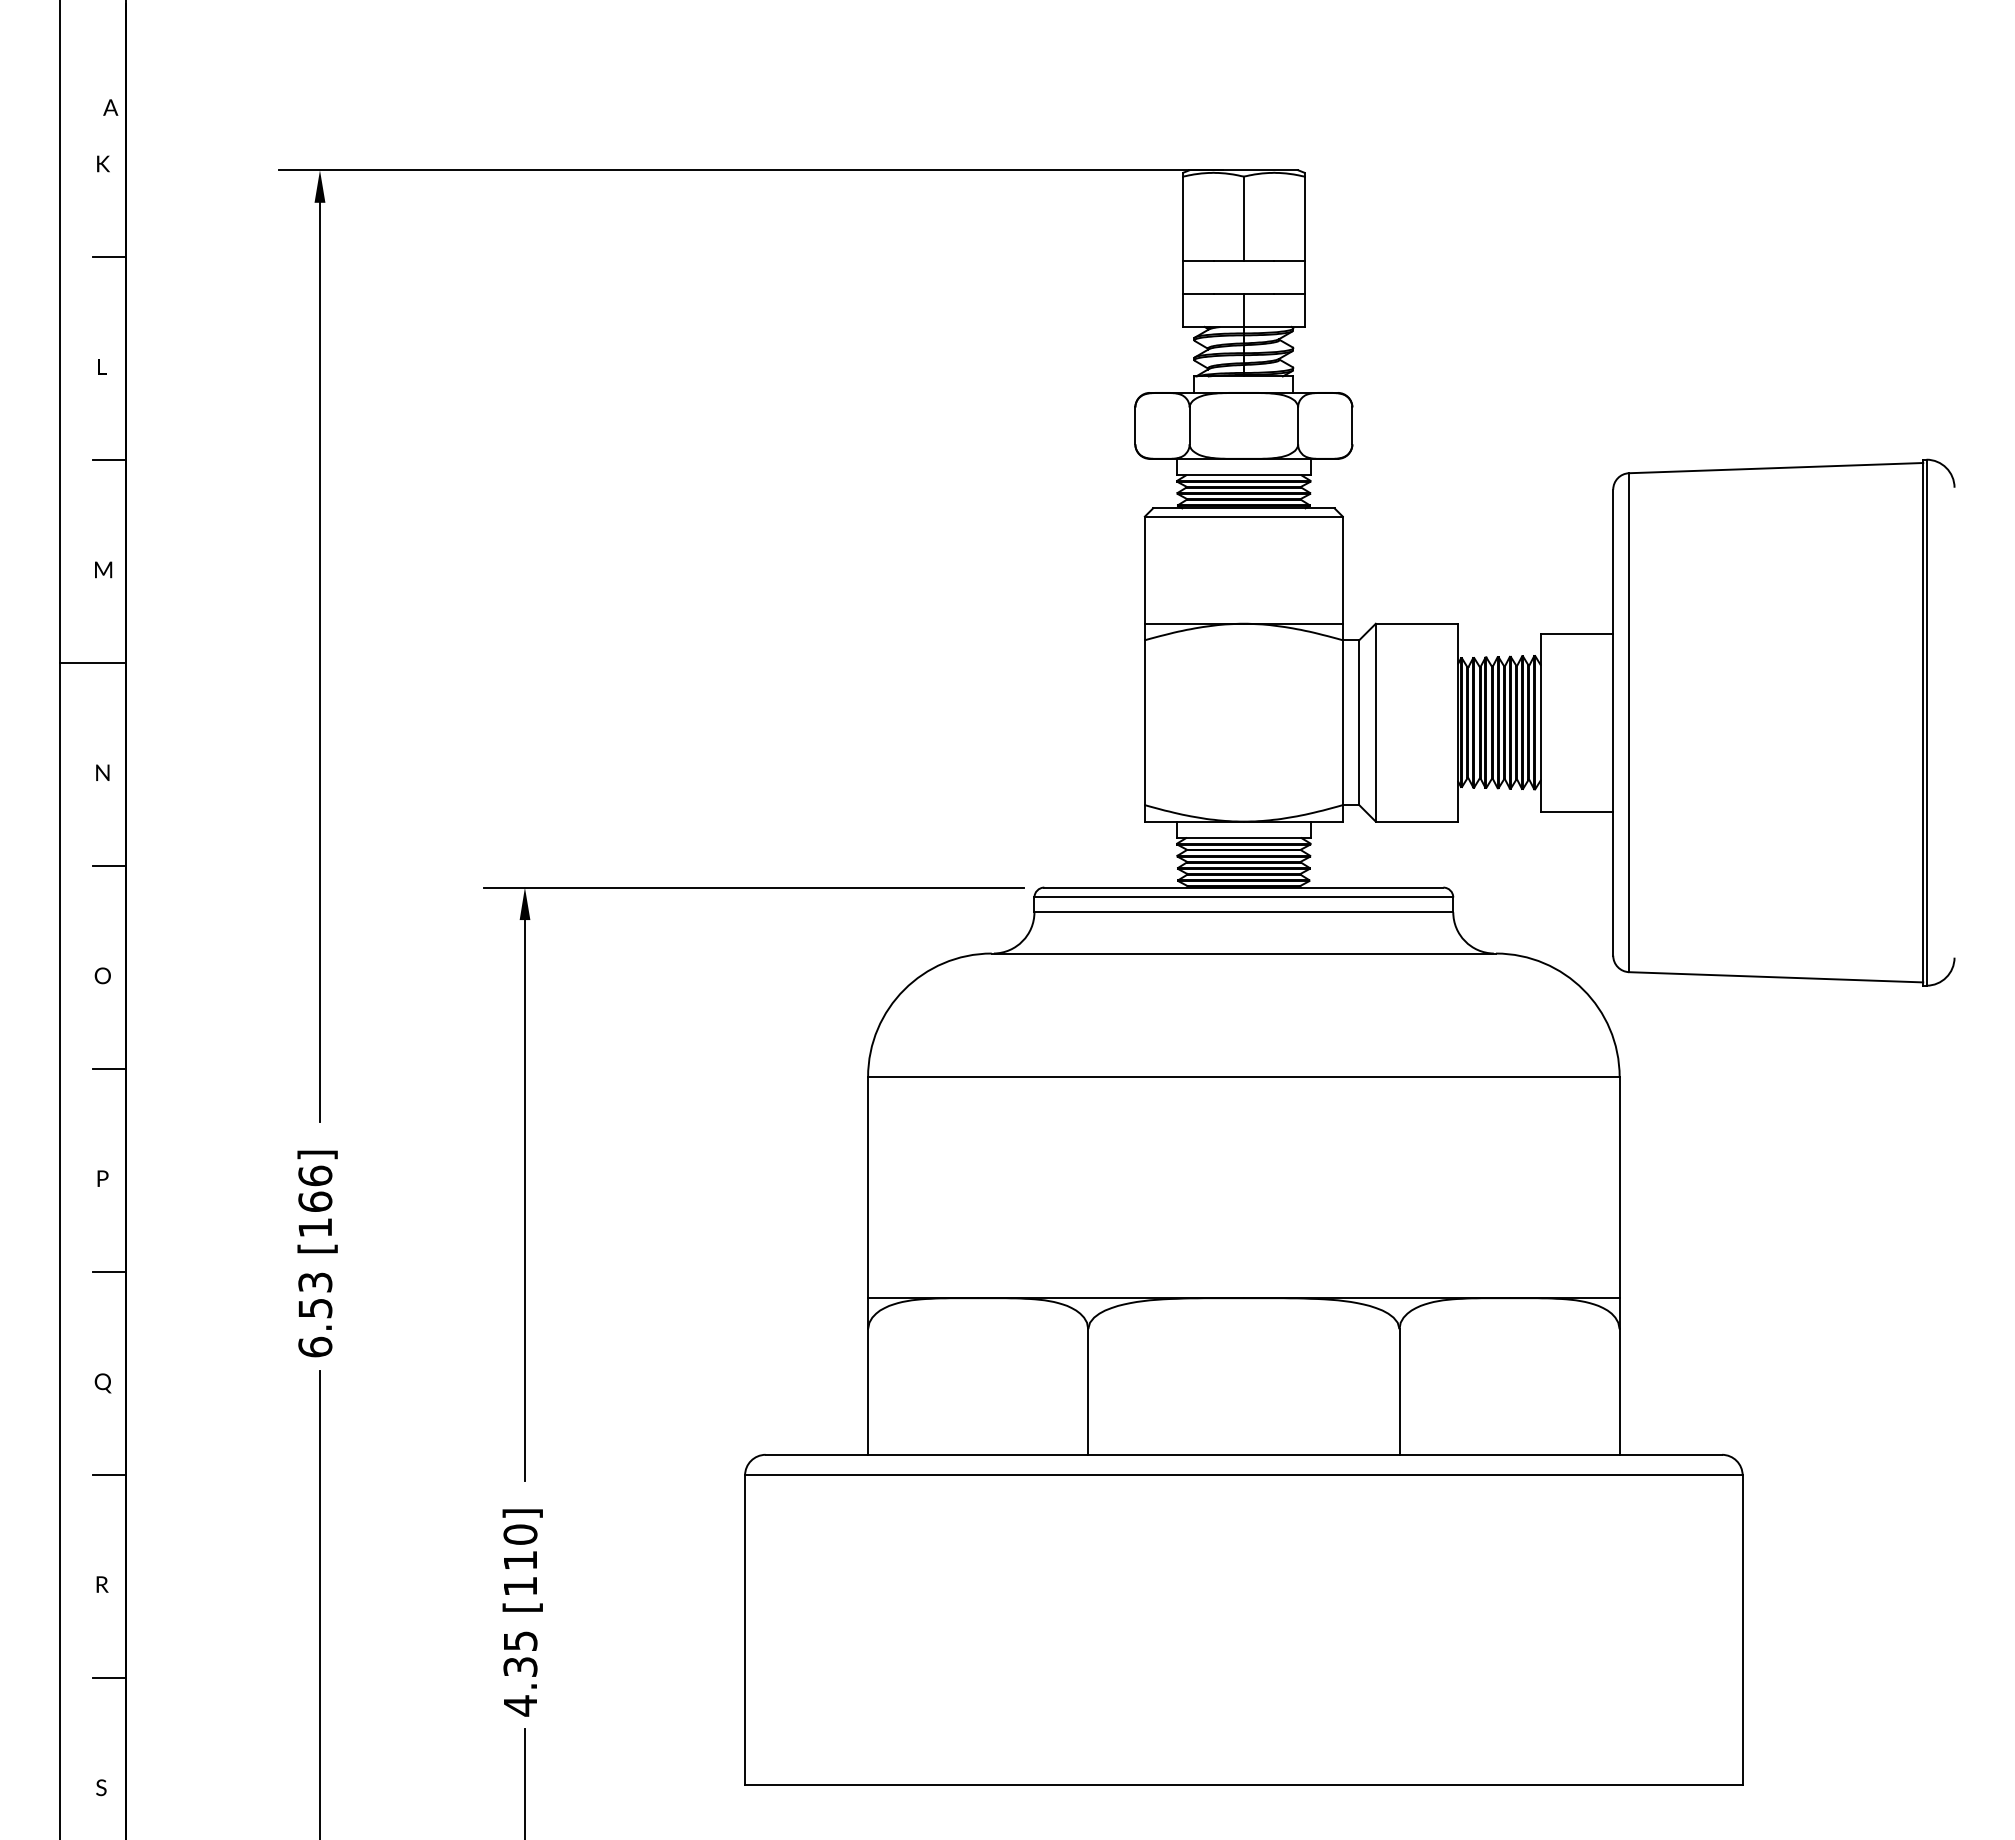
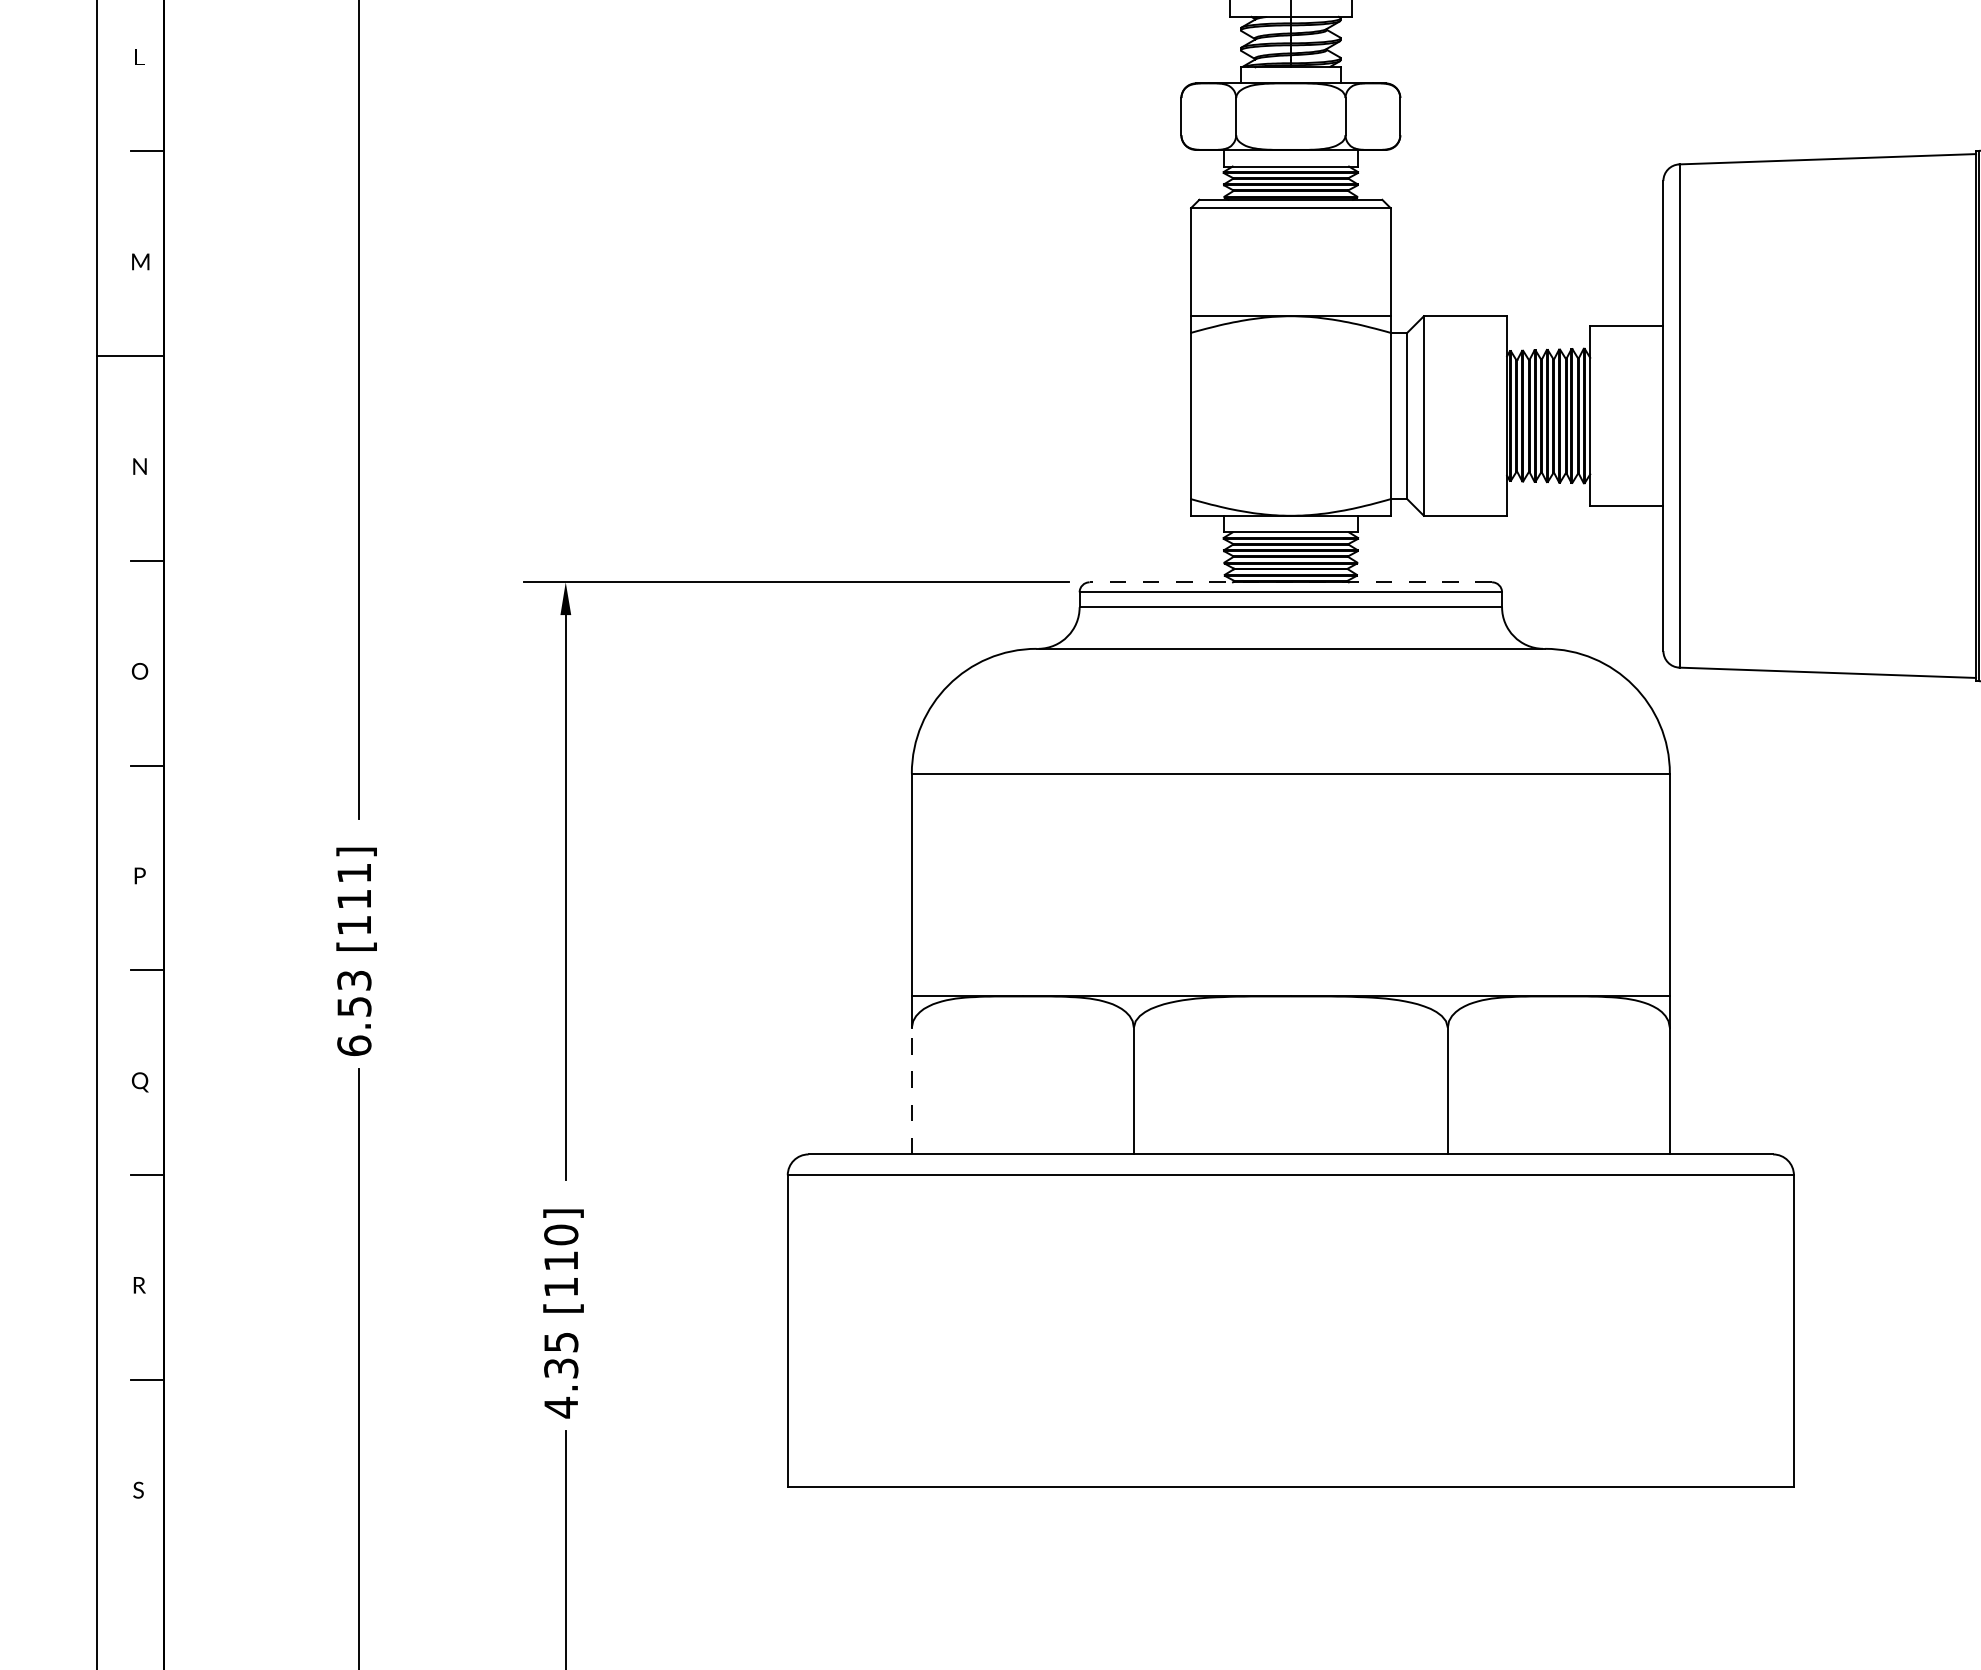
line: (1243, 887) -> (1290, 582), solid -> dashed
text: (315, 1188) -> (354, 885), [166] -> [111]
line: (868, 1392) -> (912, 1091), solid -> dashed

